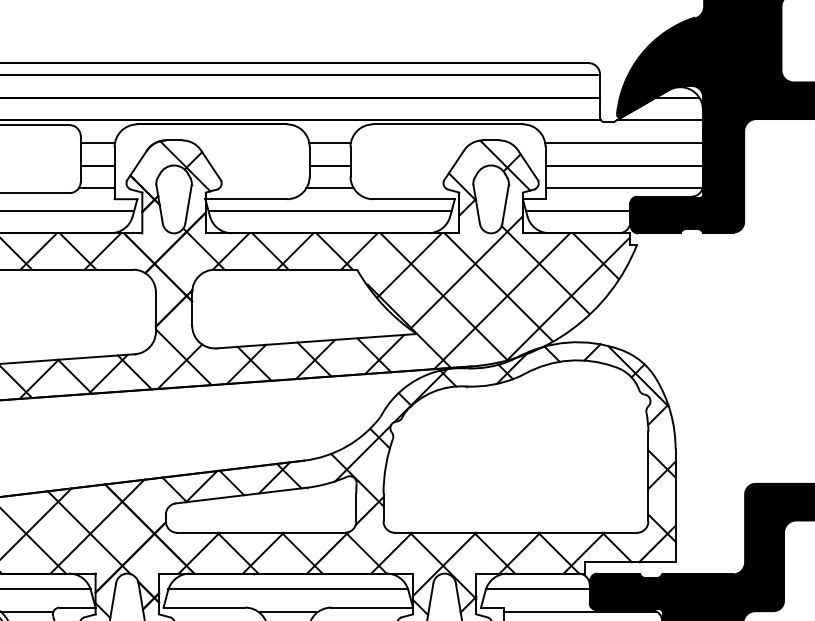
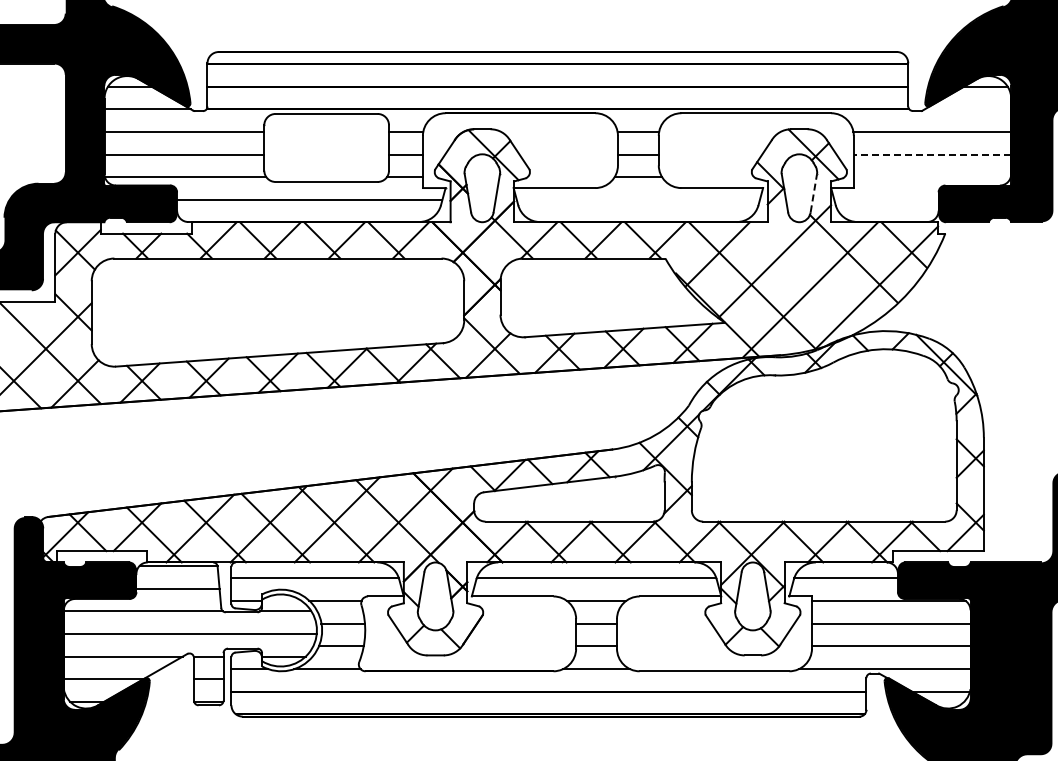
line: (659, 120) -> (967, 109), removed
line: (624, 165) -> (932, 154), solid -> dashed
line: (623, 188) -> (931, 177), removed
line: (505, 203) -> (813, 192), solid -> dashed
line: (329, 211) -> (637, 200), removed
line: (578, 211) -> (886, 200), removed
line: (498, 287) -> (806, 276), removed

